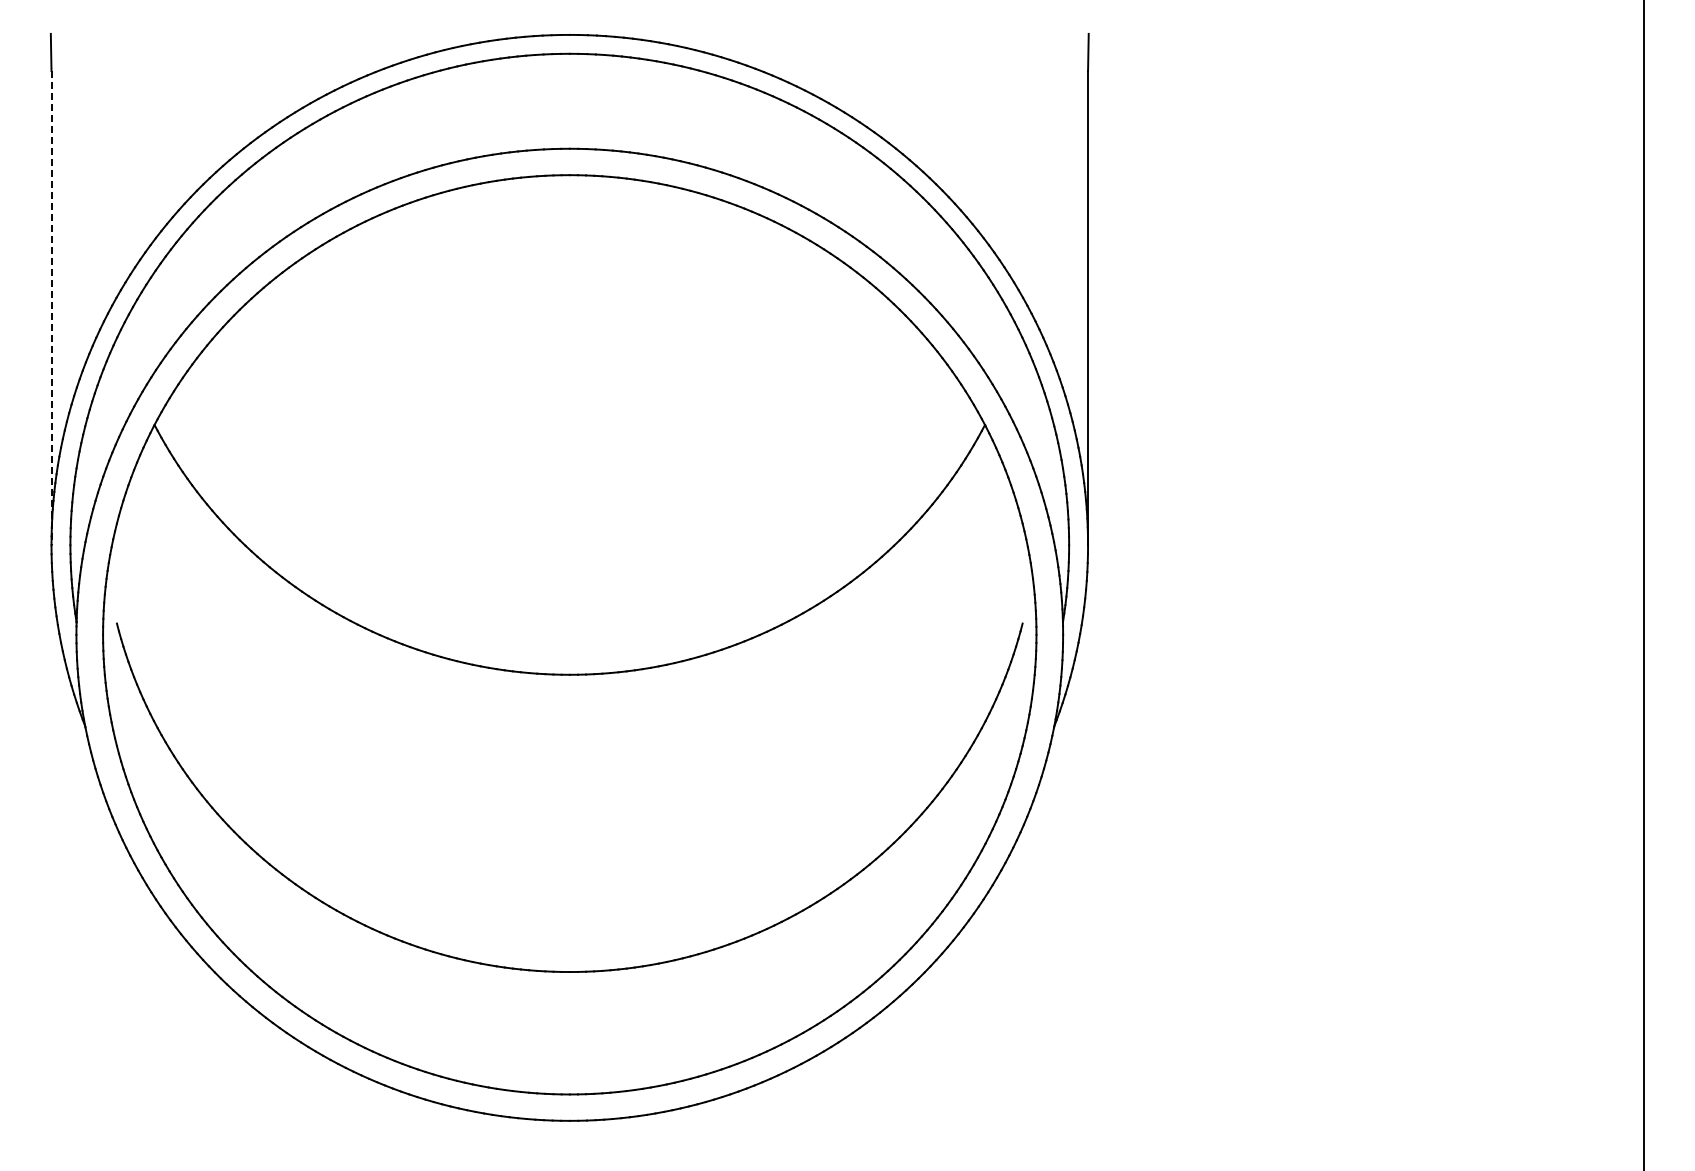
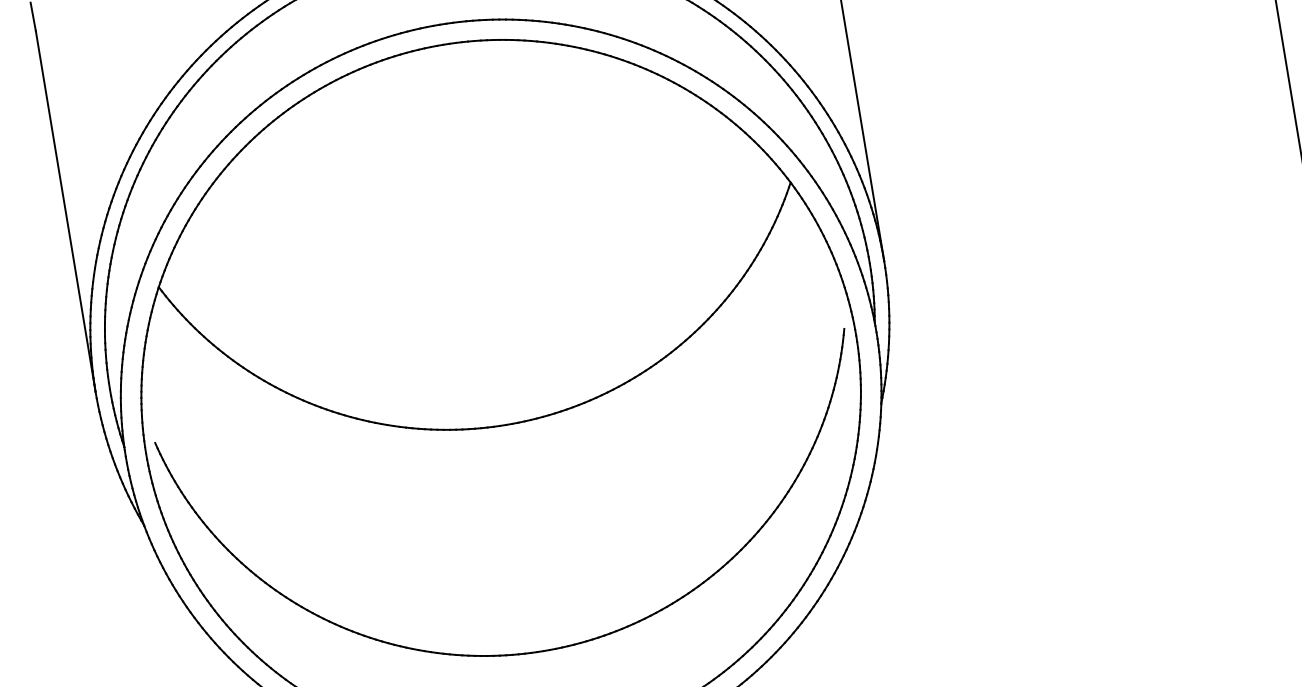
line: (51, 308) -> (65, 211), dashed -> solid

